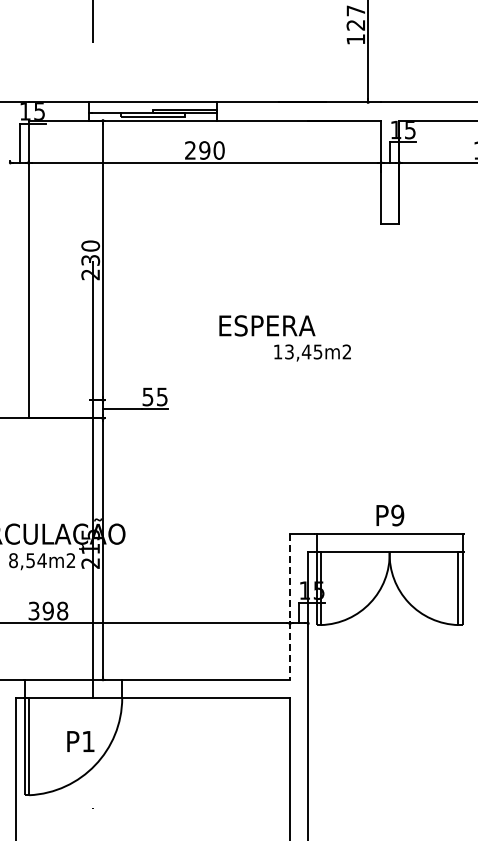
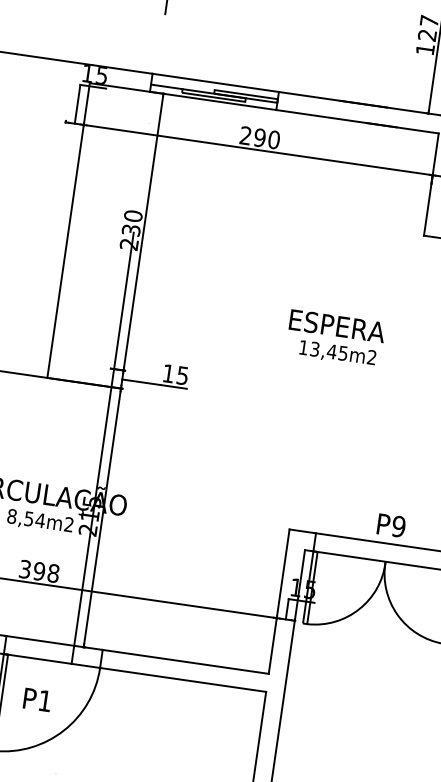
text: (267, 325) -> (337, 325), moved
text: (147, 396) -> (168, 373), 55 -> 15
line: (289, 606) -> (278, 601), dashed -> solid
text: (80, 741) -> (37, 699), moved

